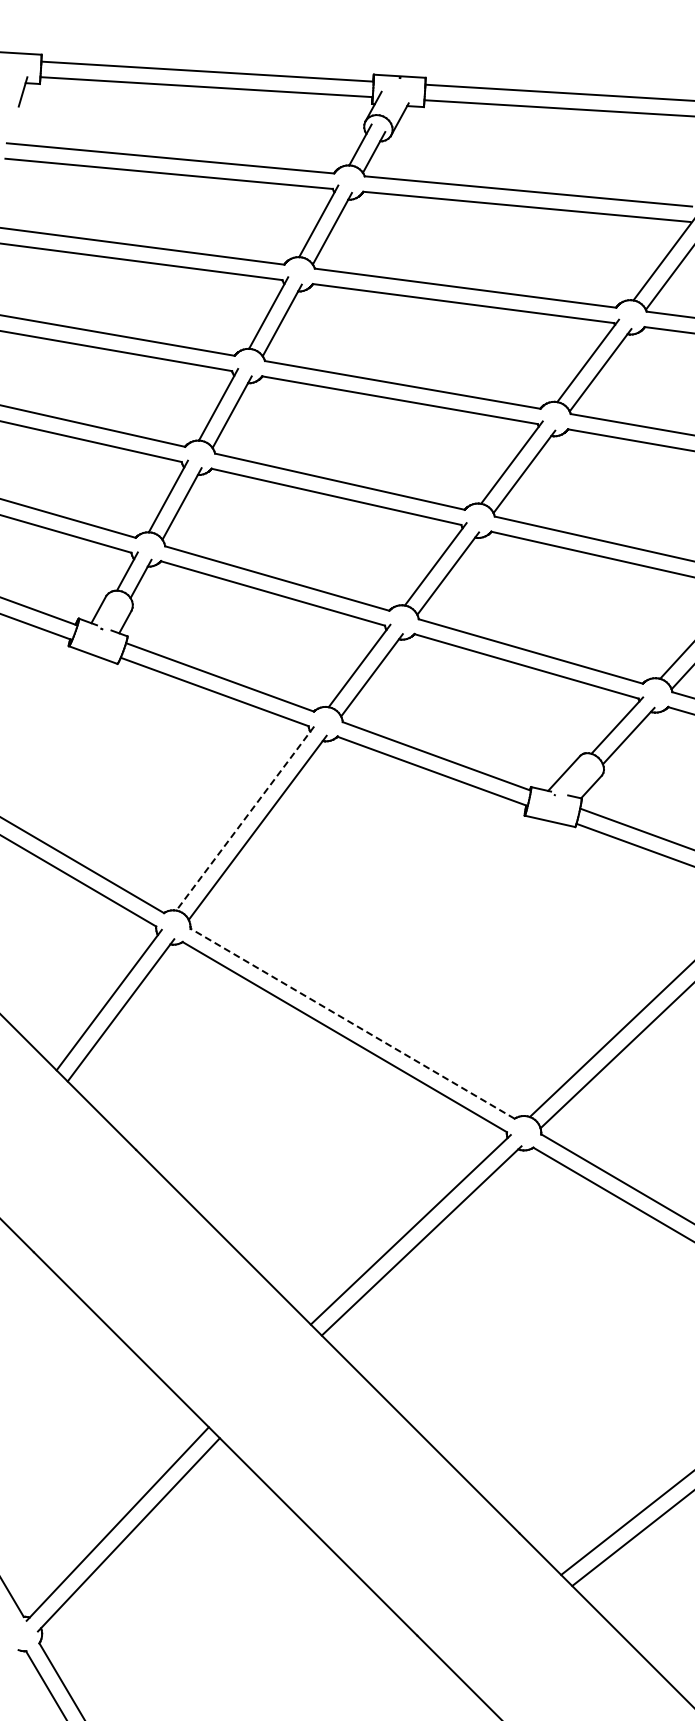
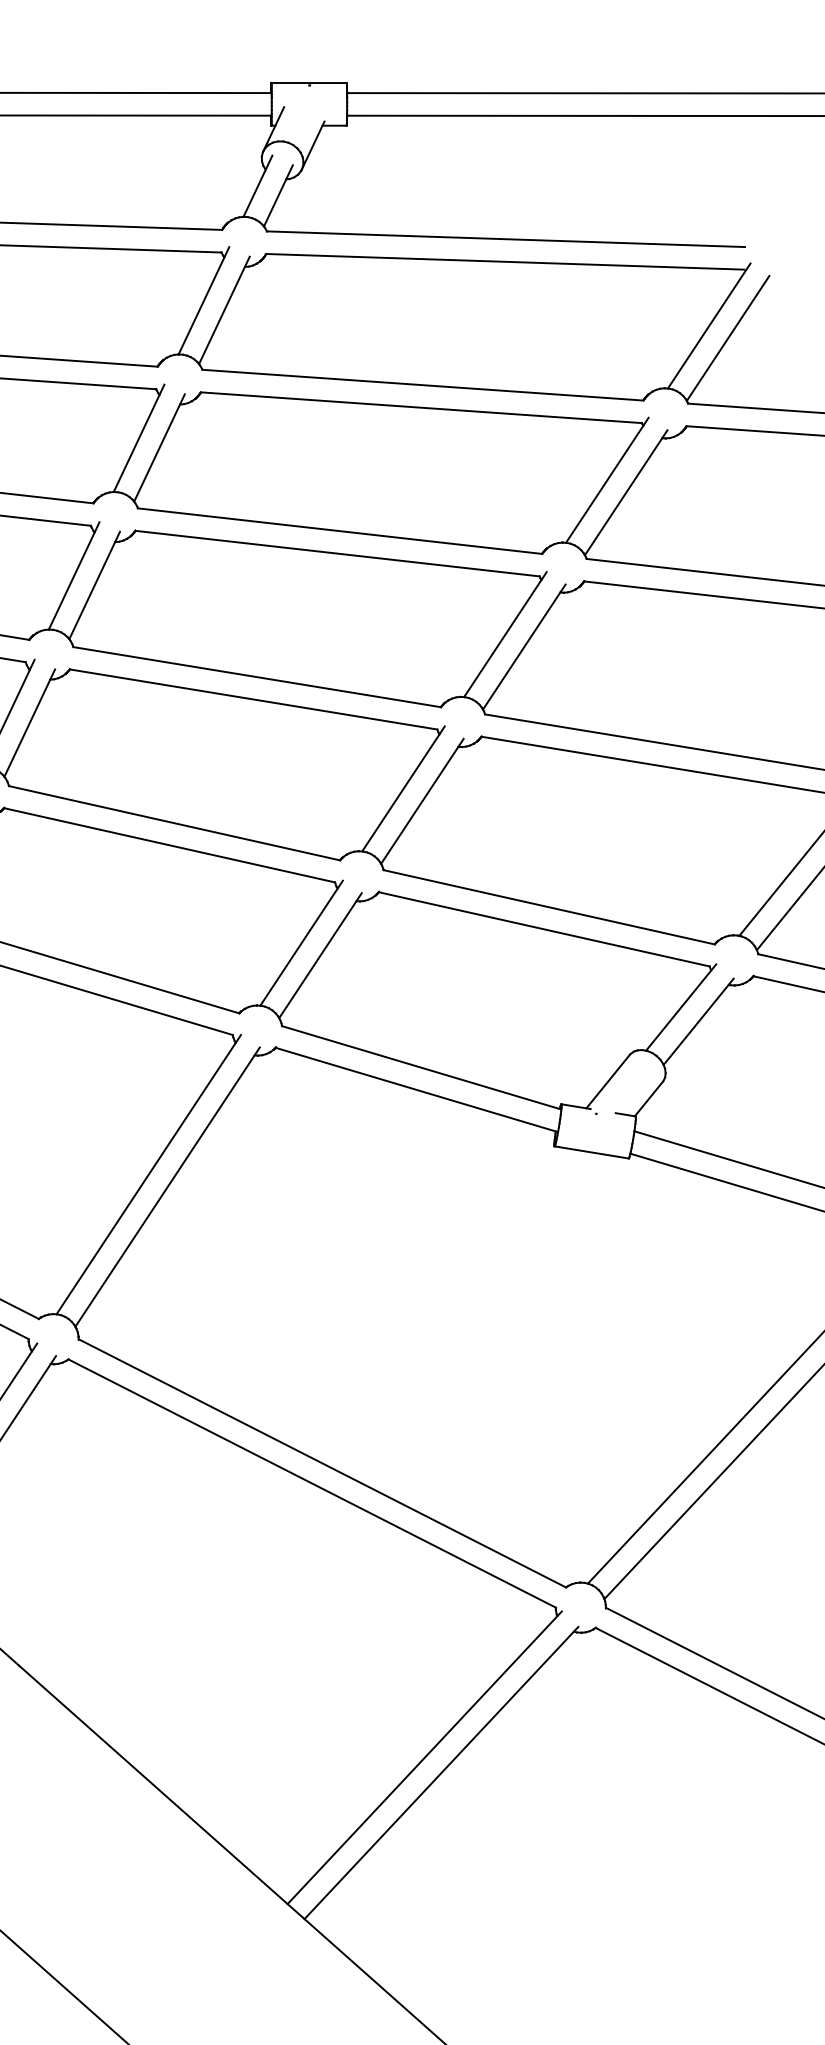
line: (244, 818) -> (147, 1174), dashed -> solid
line: (352, 1023) -> (322, 1463), dashed -> solid

